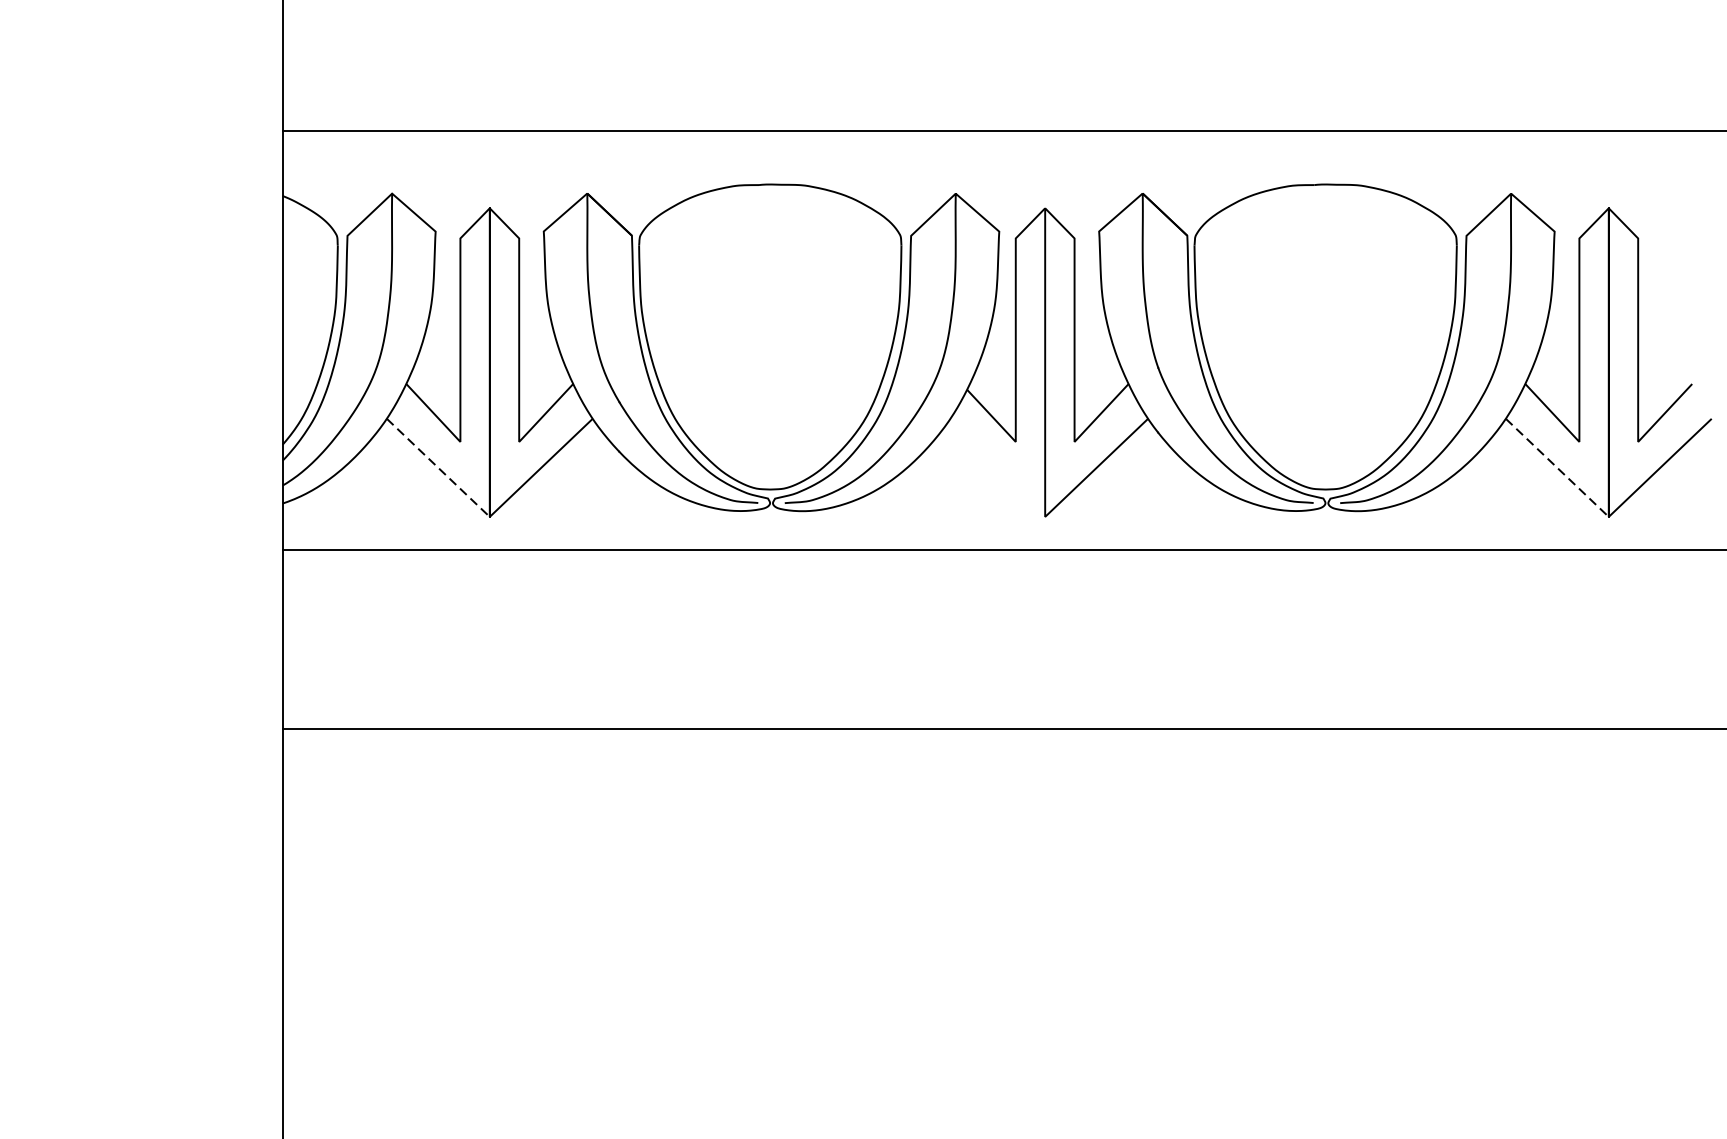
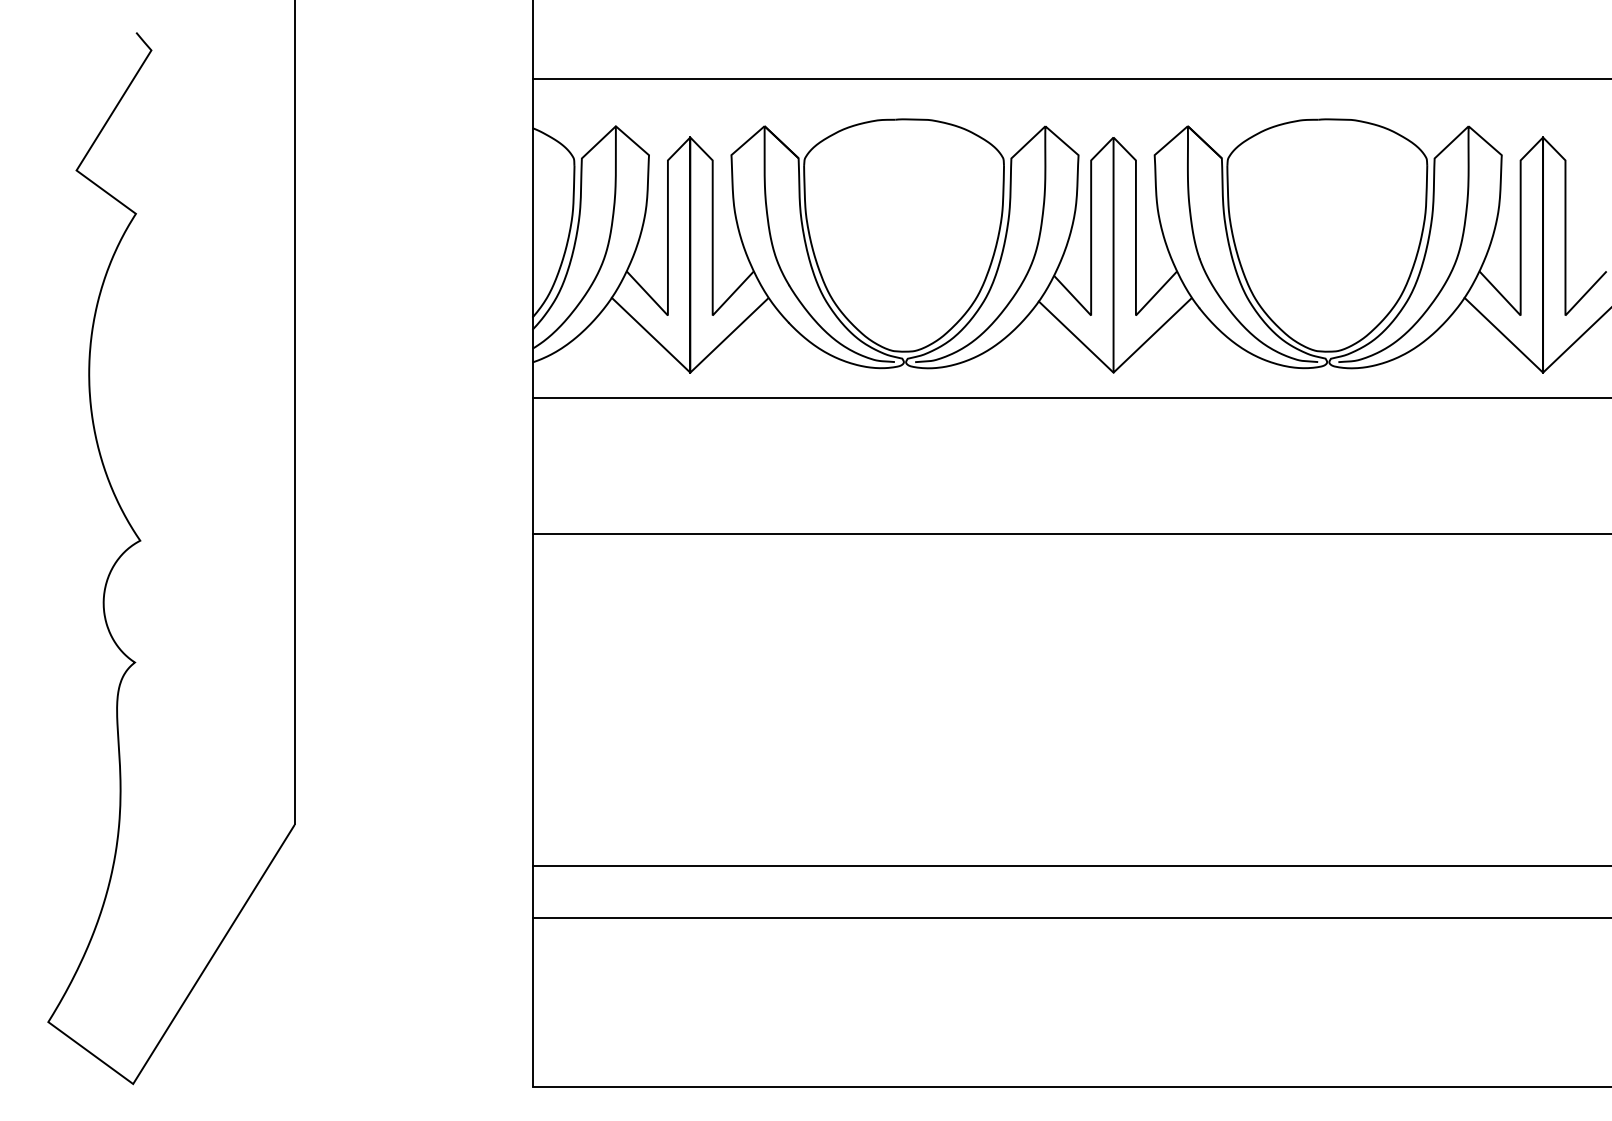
line: (438, 468) -> (651, 335), dashed -> solid
line: (1558, 468) -> (1504, 335), dashed -> solid
line: (995, 469) -> (1075, 336), added

